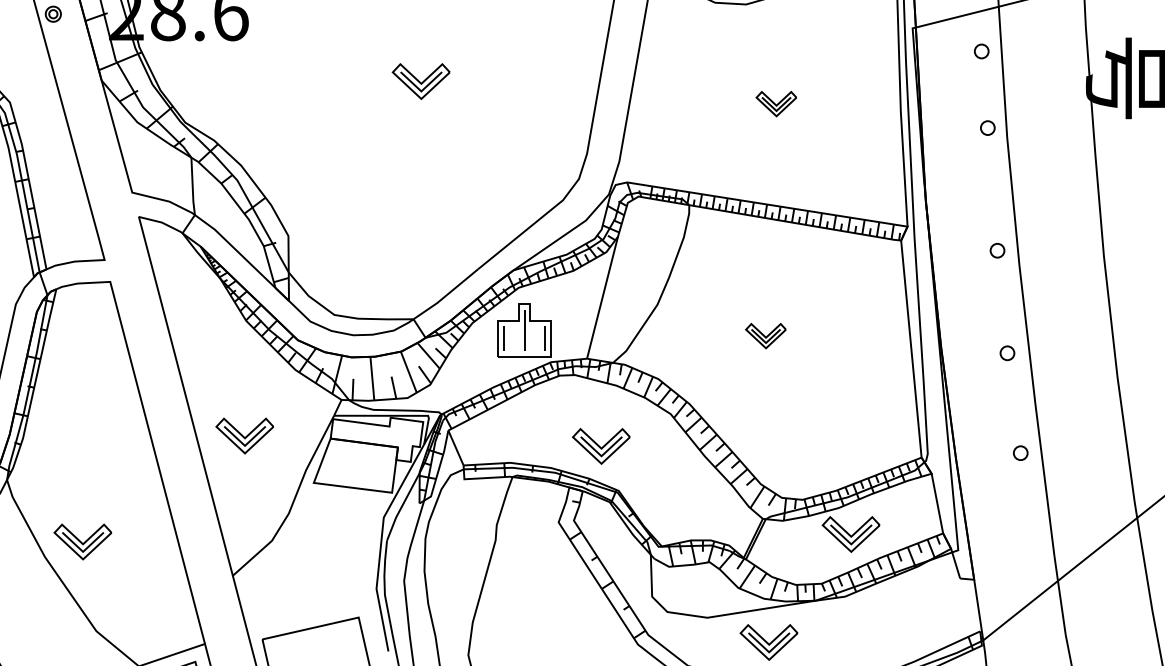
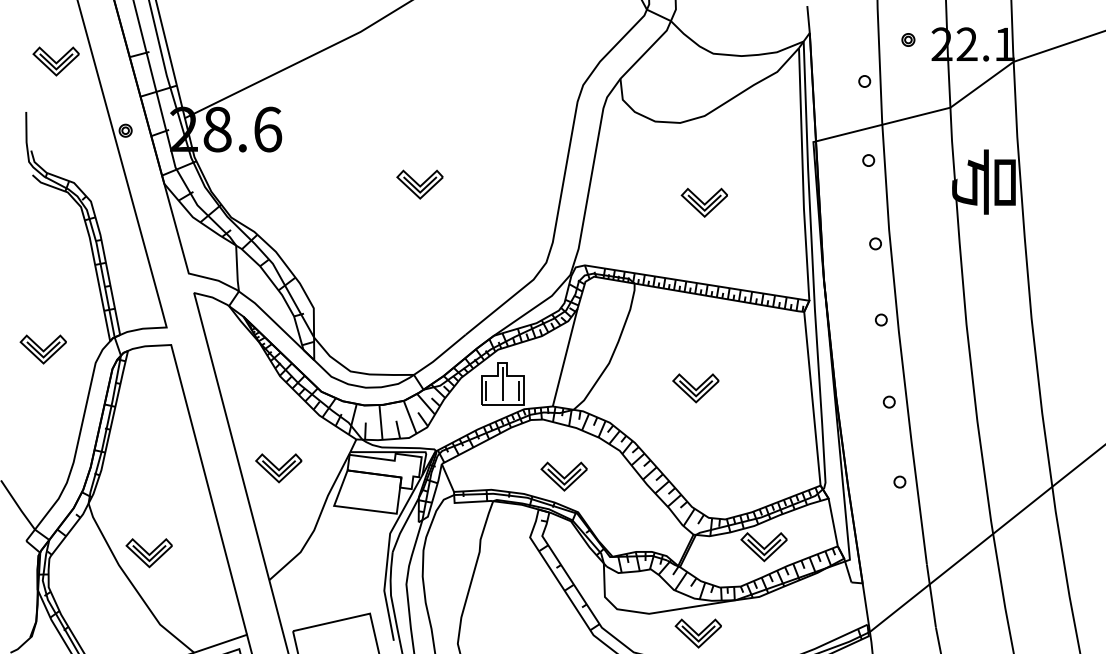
part: (775, 103) -> (703, 202), size x1.43
part: (987, 127) -> (875, 243), moved
part: (765, 336) -> (695, 388), size x1.43

